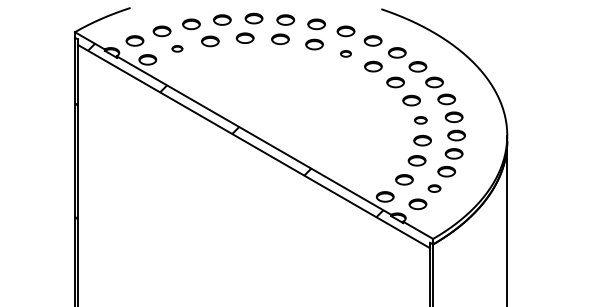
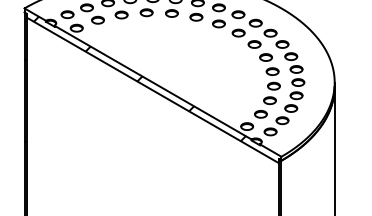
part: (177, 48) -> (98, 20), size x1.67
part: (345, 53) -> (218, 23), size x1.67
part: (420, 120) -> (272, 71), size x1.43
part: (434, 188) -> (282, 120), size x1.43

